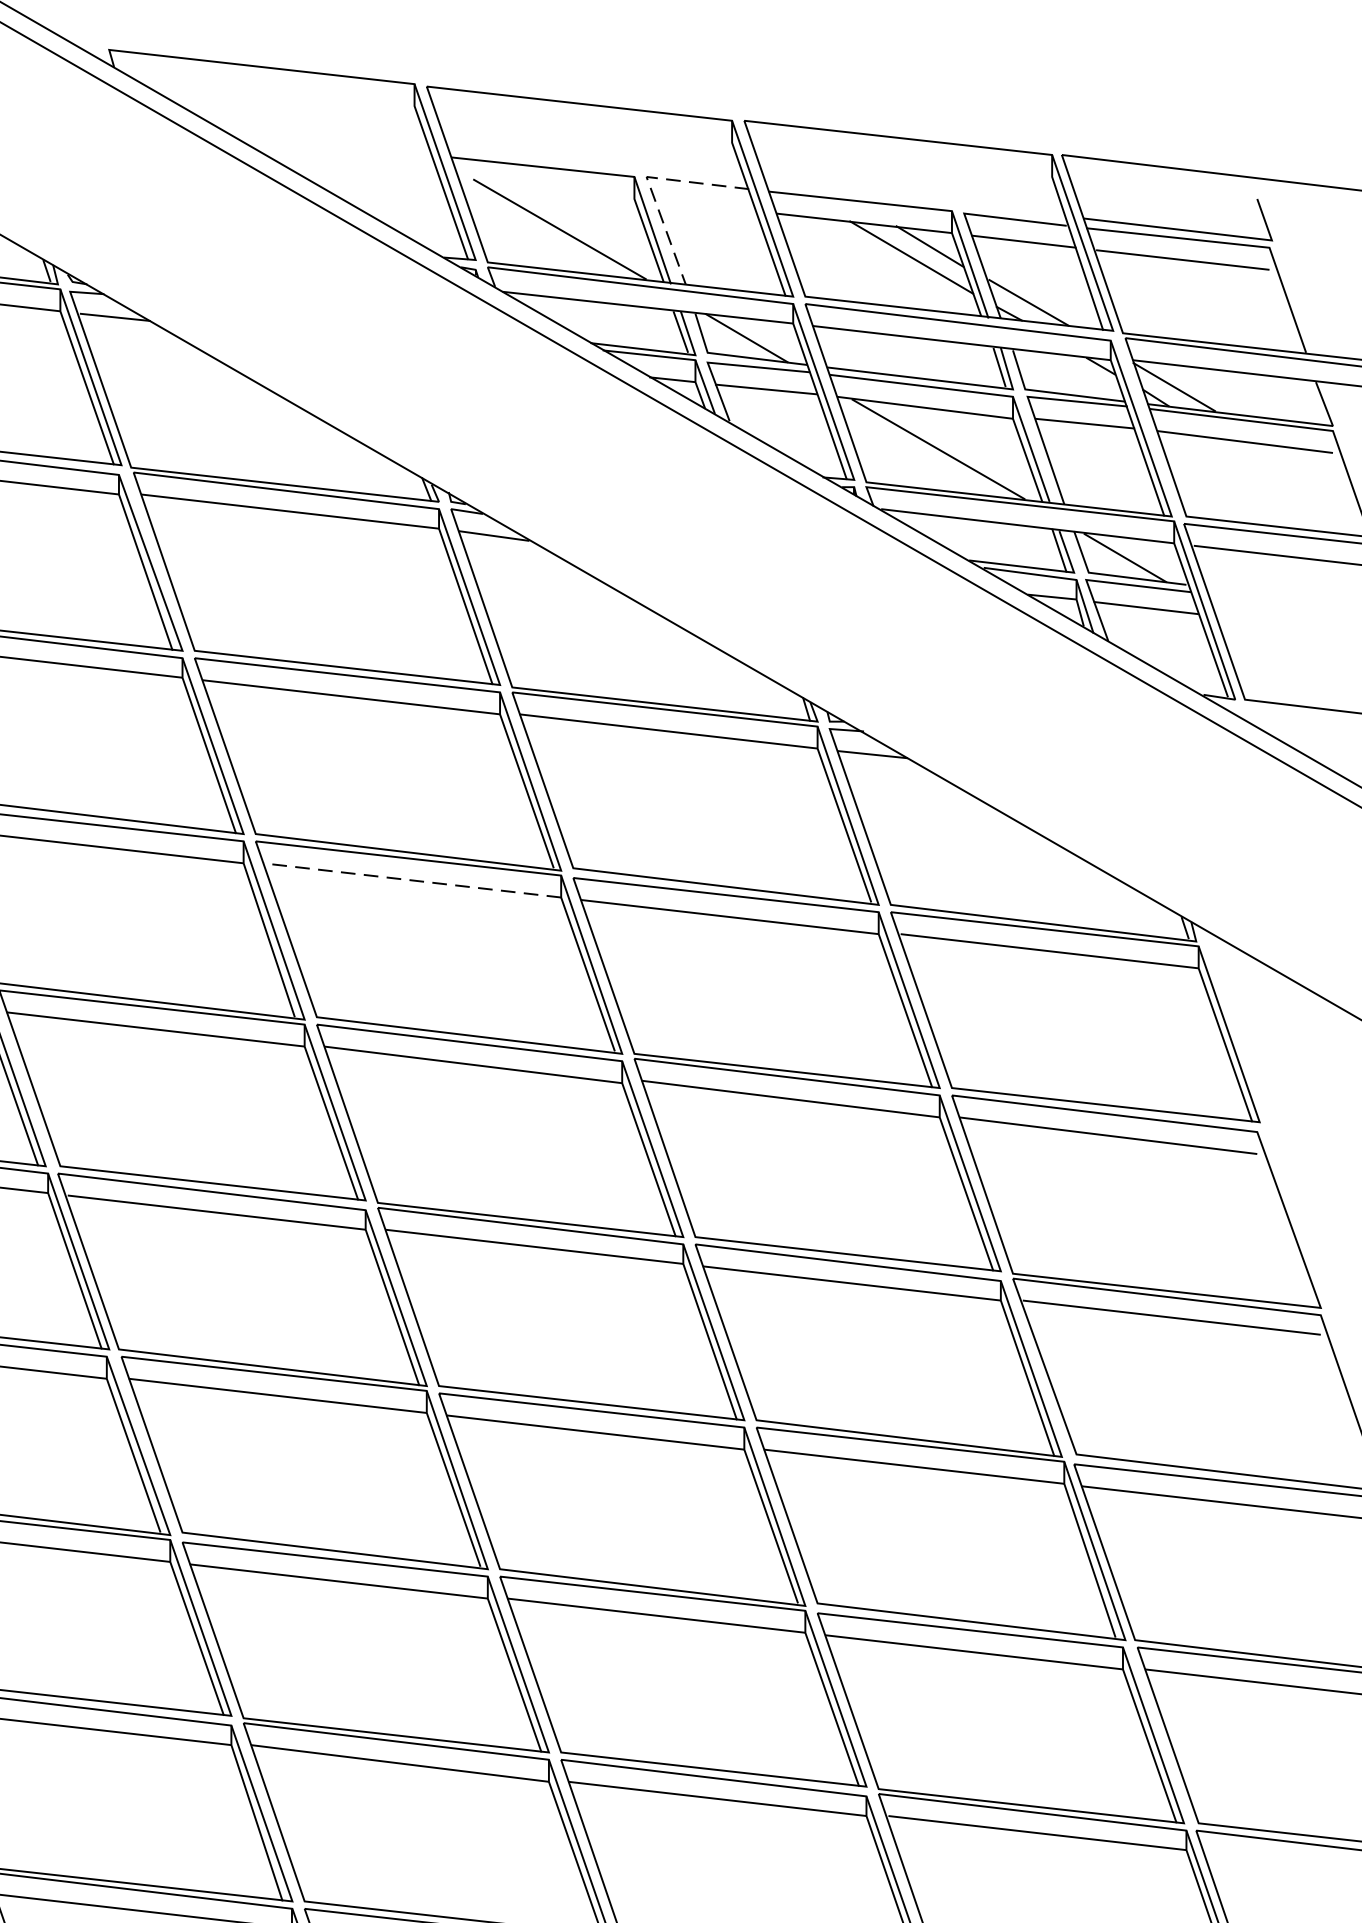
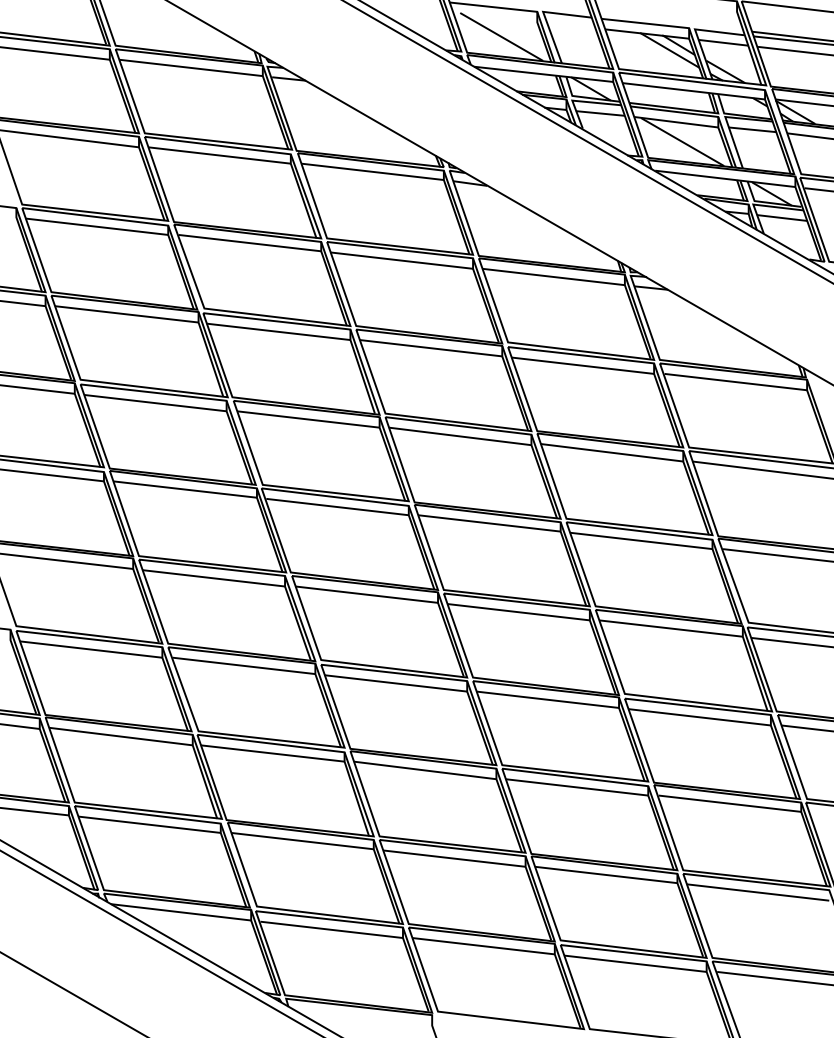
line: (647, 180) -> (543, 13), dashed -> solid
line: (413, 881) -> (431, 348), dashed -> solid

